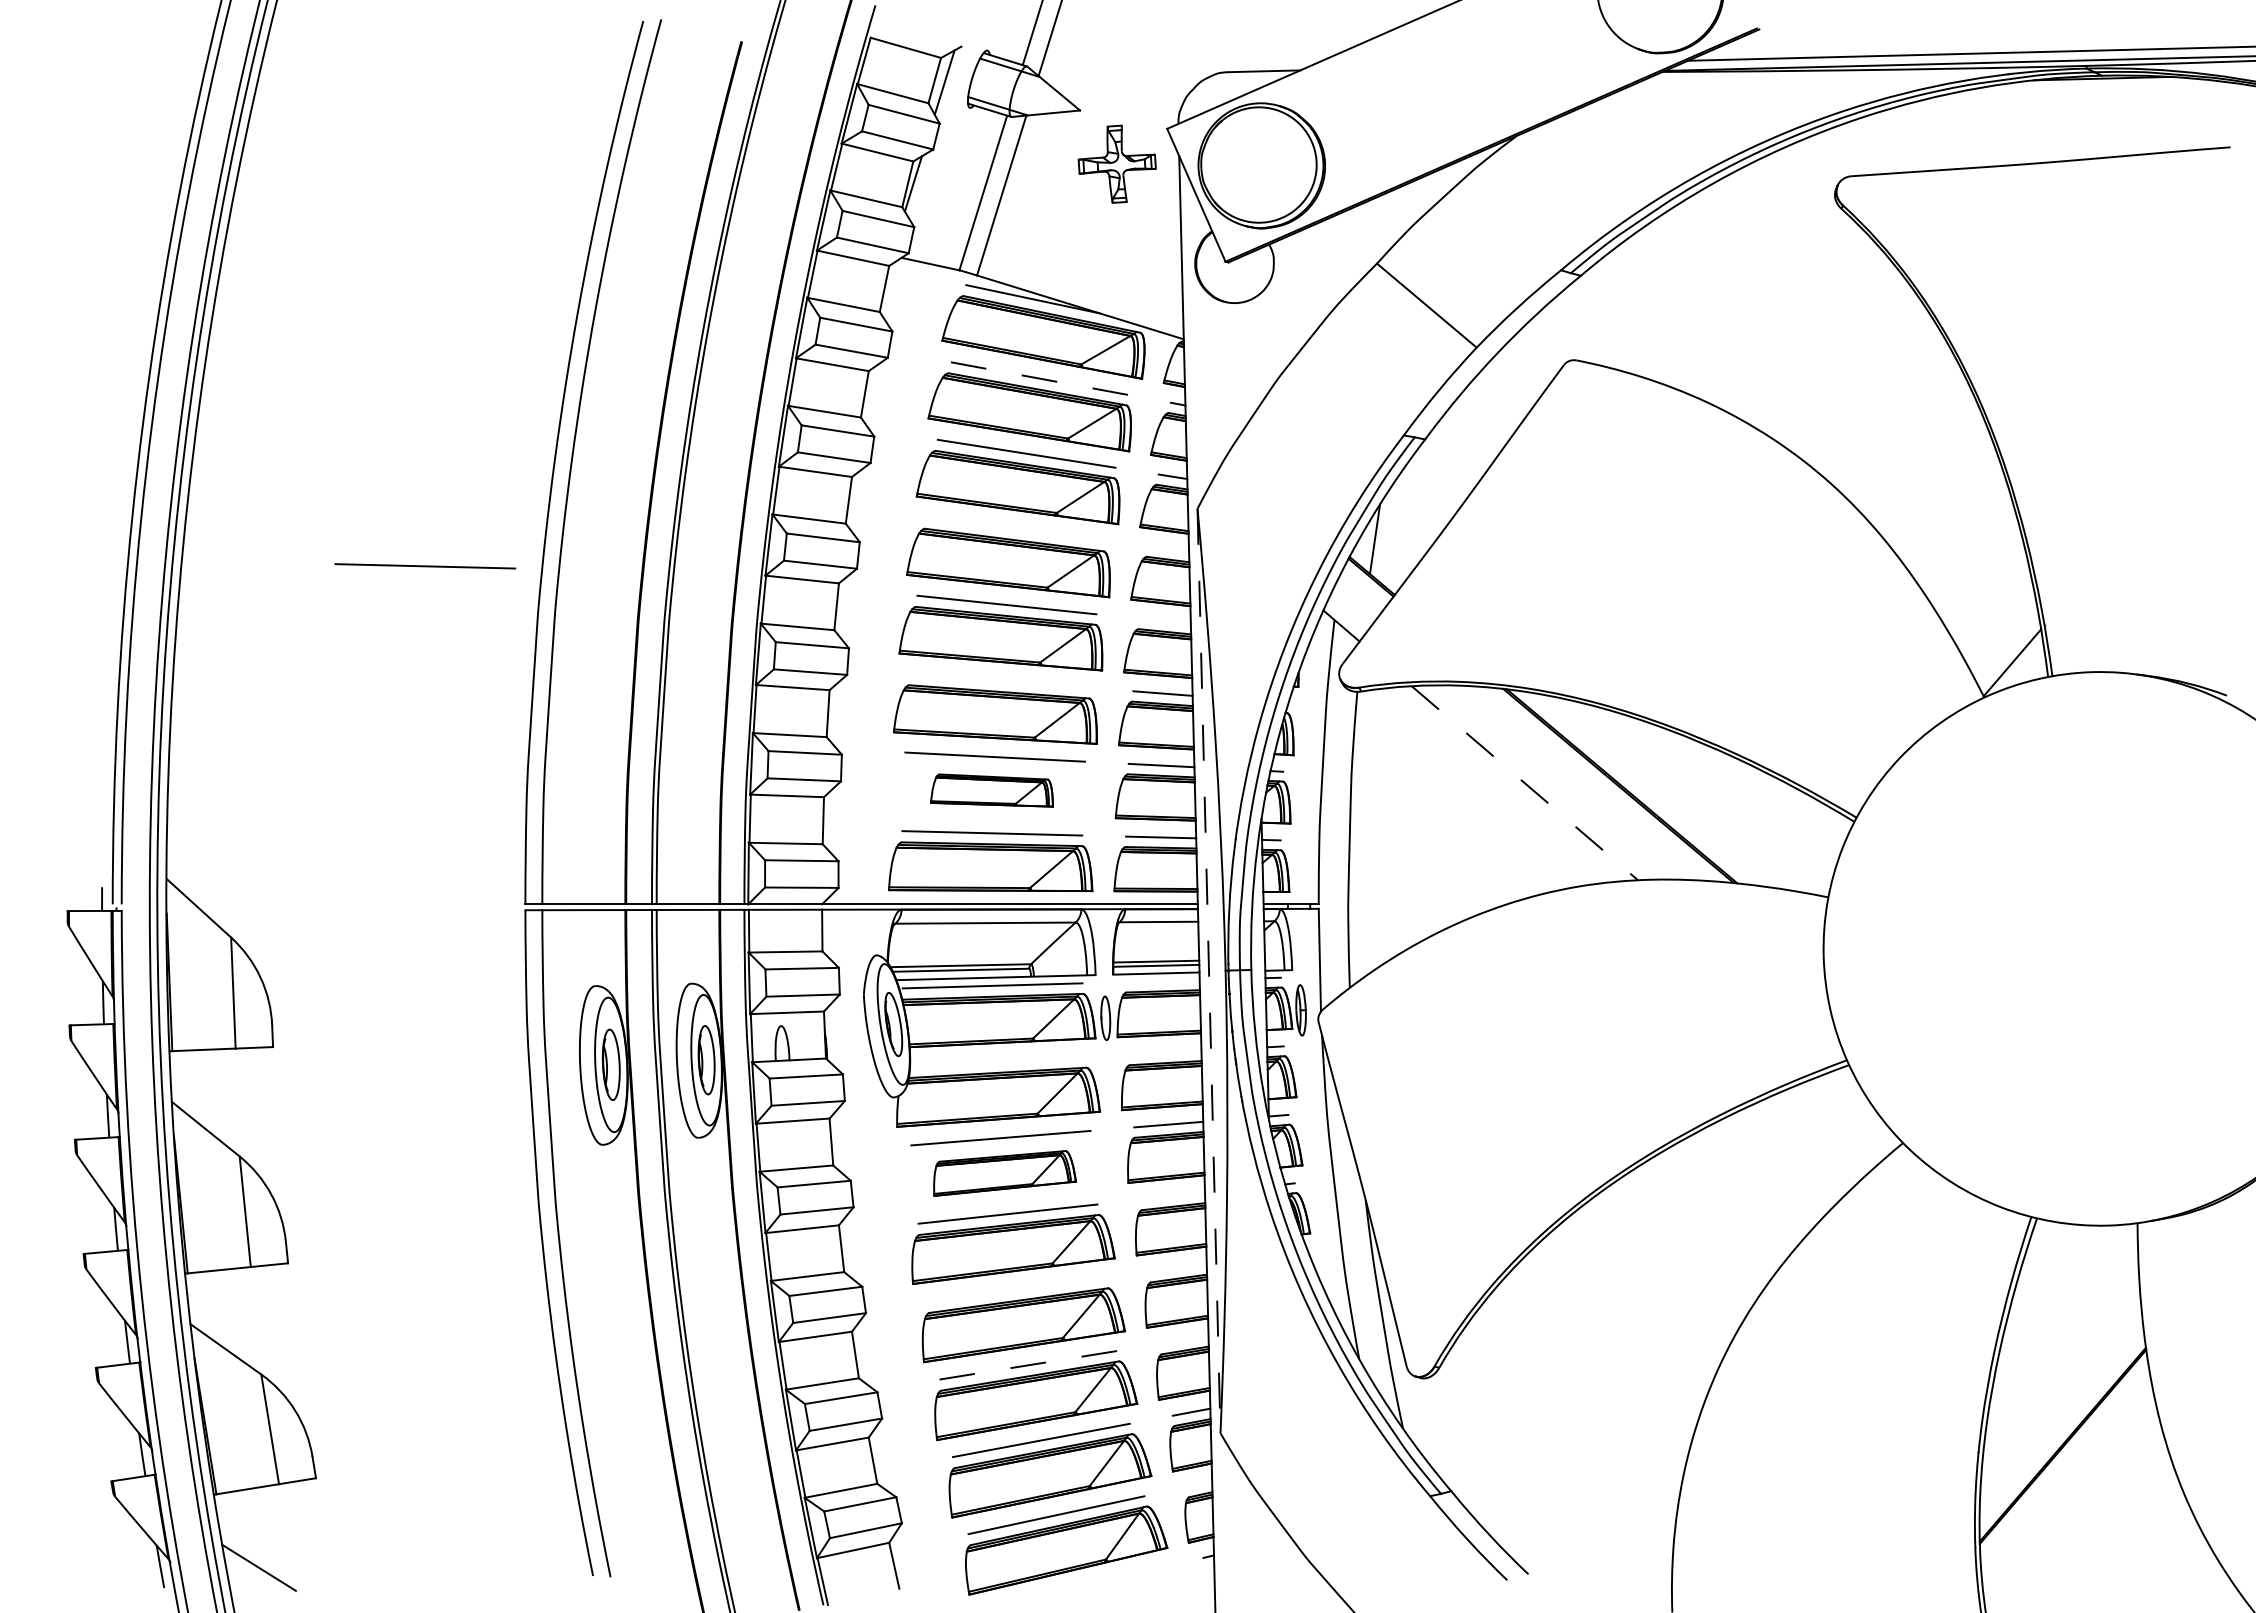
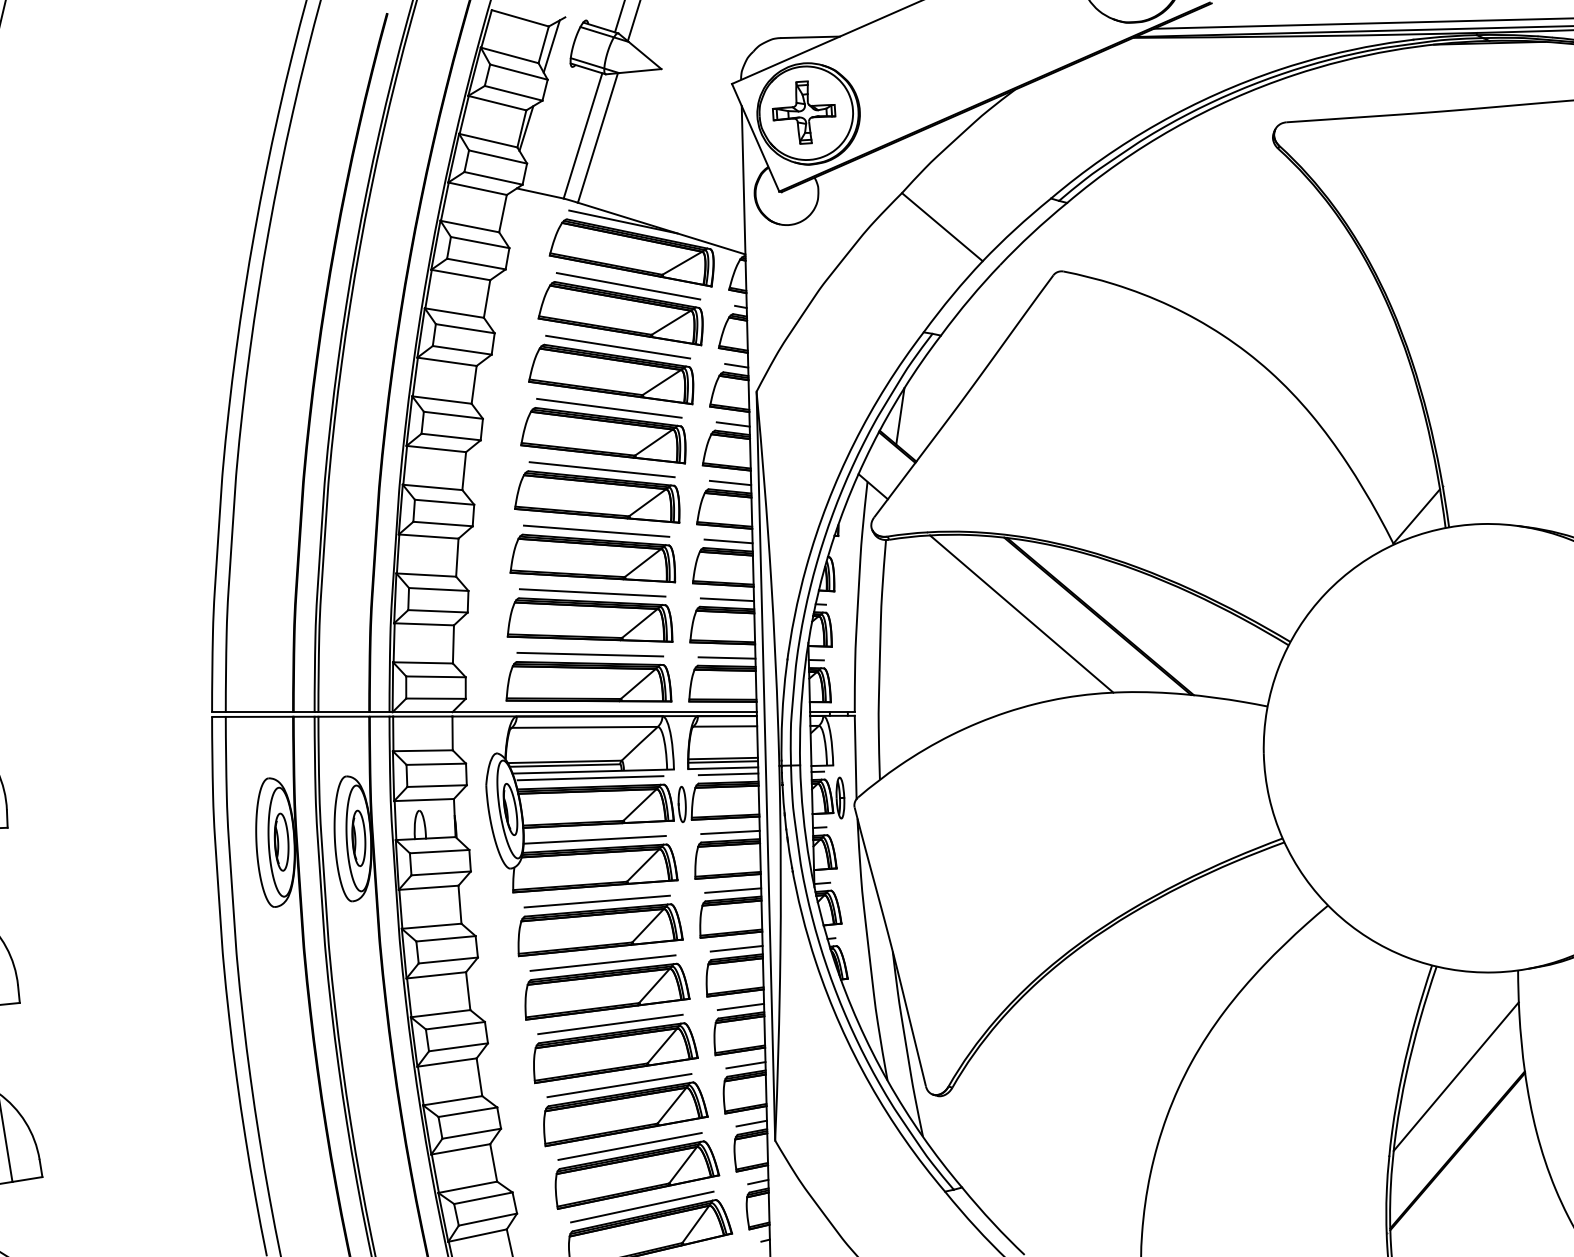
part: (1116, 163) -> (803, 112), moved
line: (1039, 378) -> (628, 286), dashed -> solid
line: (1015, 528) -> (609, 407), added
line: (1168, 548) -> (733, 423), added
line: (425, 566) -> (131, 438), removed
line: (1164, 621) -> (729, 483), added
line: (999, 680) -> (596, 530), added
line: (1525, 783) -> (1022, 614), dashed -> solid
part: (991, 790) -> (589, 619), size x1.67
line: (1209, 971) -> (766, 766), dashed -> solid
line: (1162, 981) -> (728, 774), added
line: (1165, 1052) -> (730, 832), added
line: (997, 1061) -> (594, 839), added
part: (1004, 1173) -> (600, 930), size x1.43
line: (1173, 1195) -> (737, 948), added
line: (1177, 1268) -> (740, 1007), added
line: (1017, 1289) -> (610, 1024), added
line: (1184, 1340) -> (746, 1065), added
line: (2061, 1353) -> (1456, 1076), added
line: (1028, 1365) -> (619, 1085), dashed -> solid
line: (1199, 1484) -> (758, 1182), added

